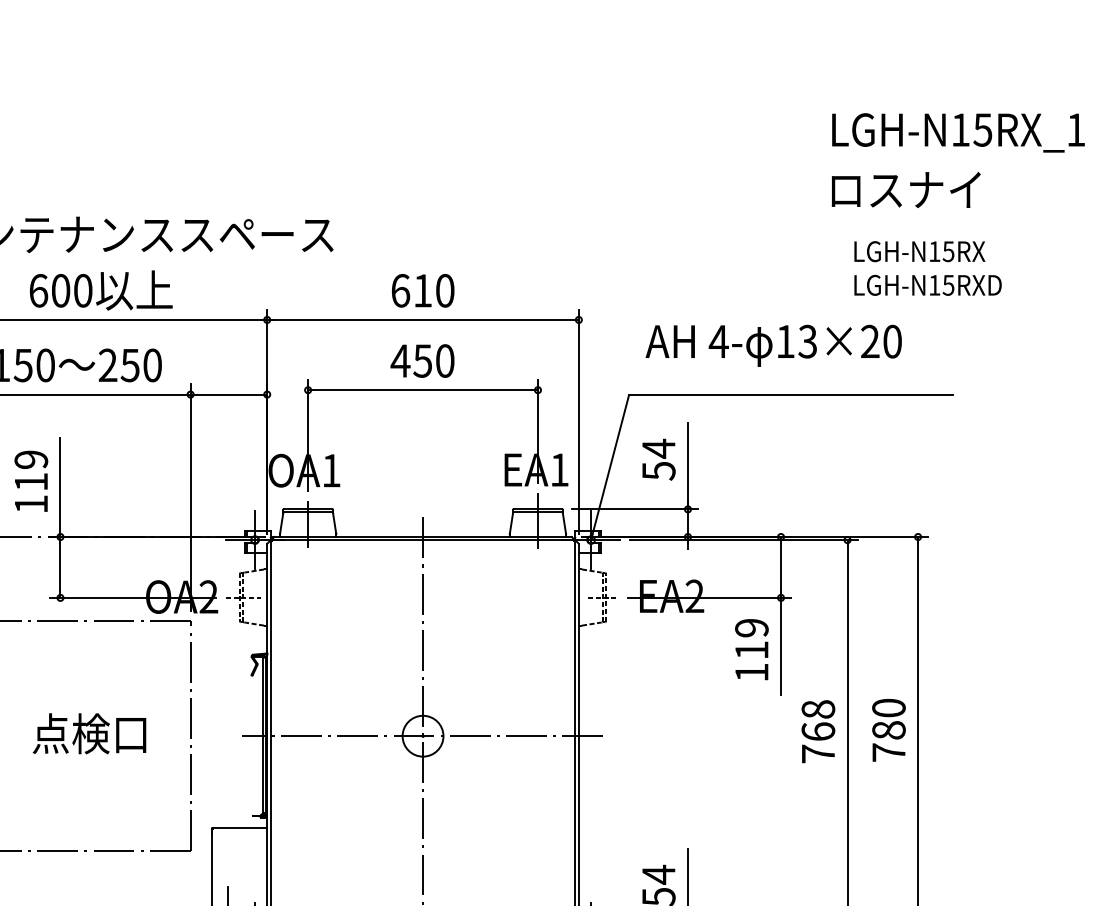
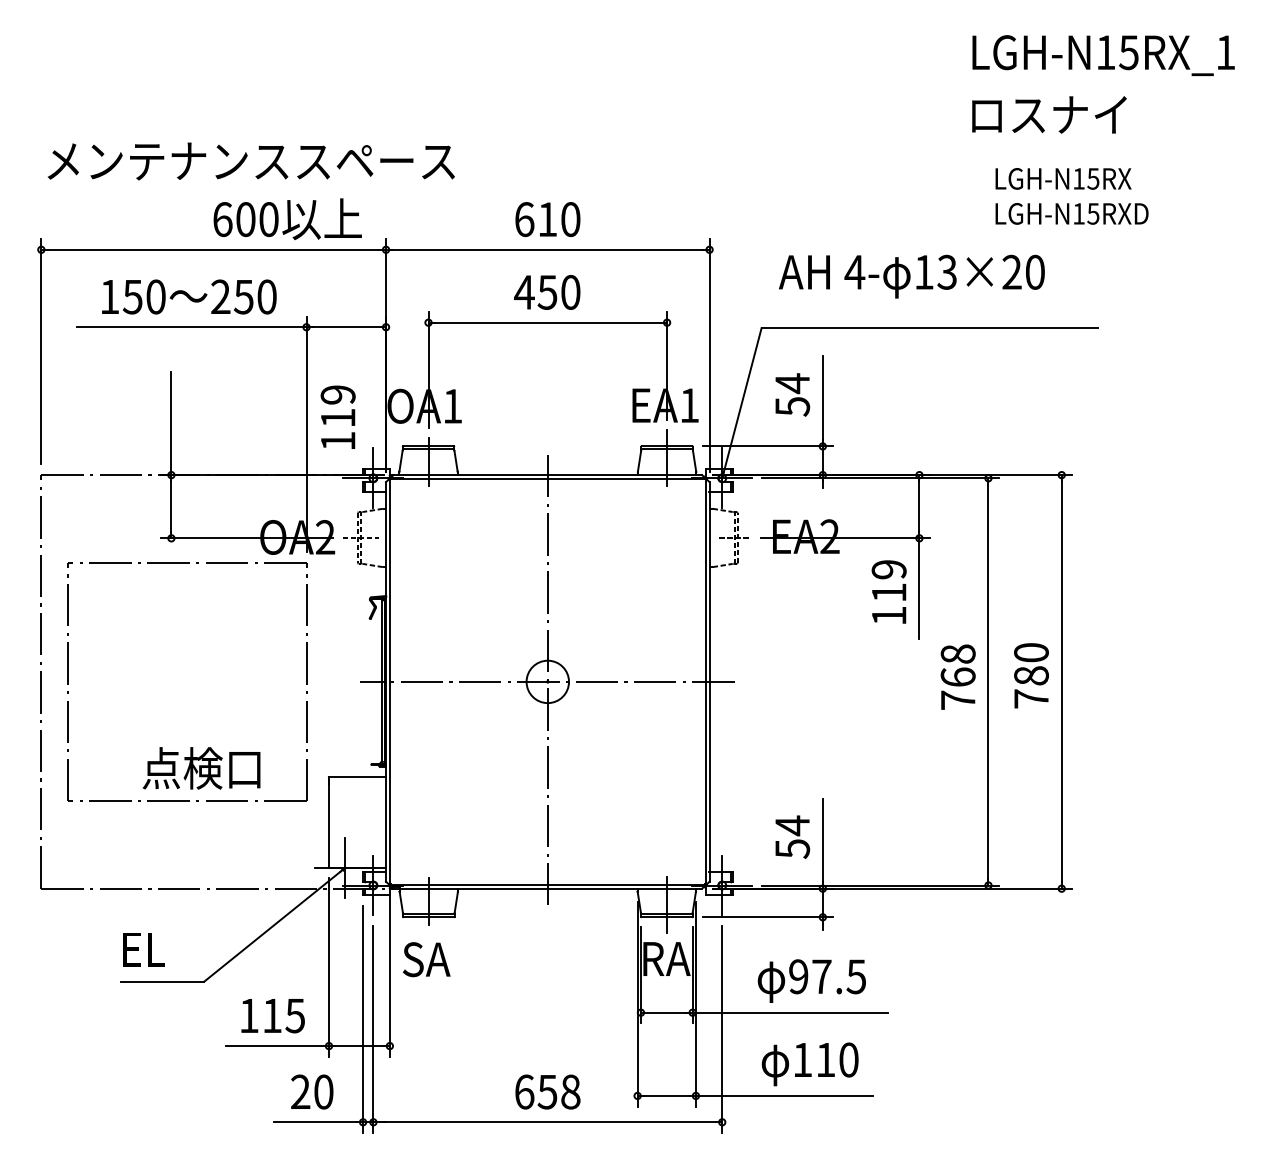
text: (101, 290) -> (287, 219), moved
text: (30, 480) -> (337, 416), moved
text: (89, 733) -> (201, 768), moved

